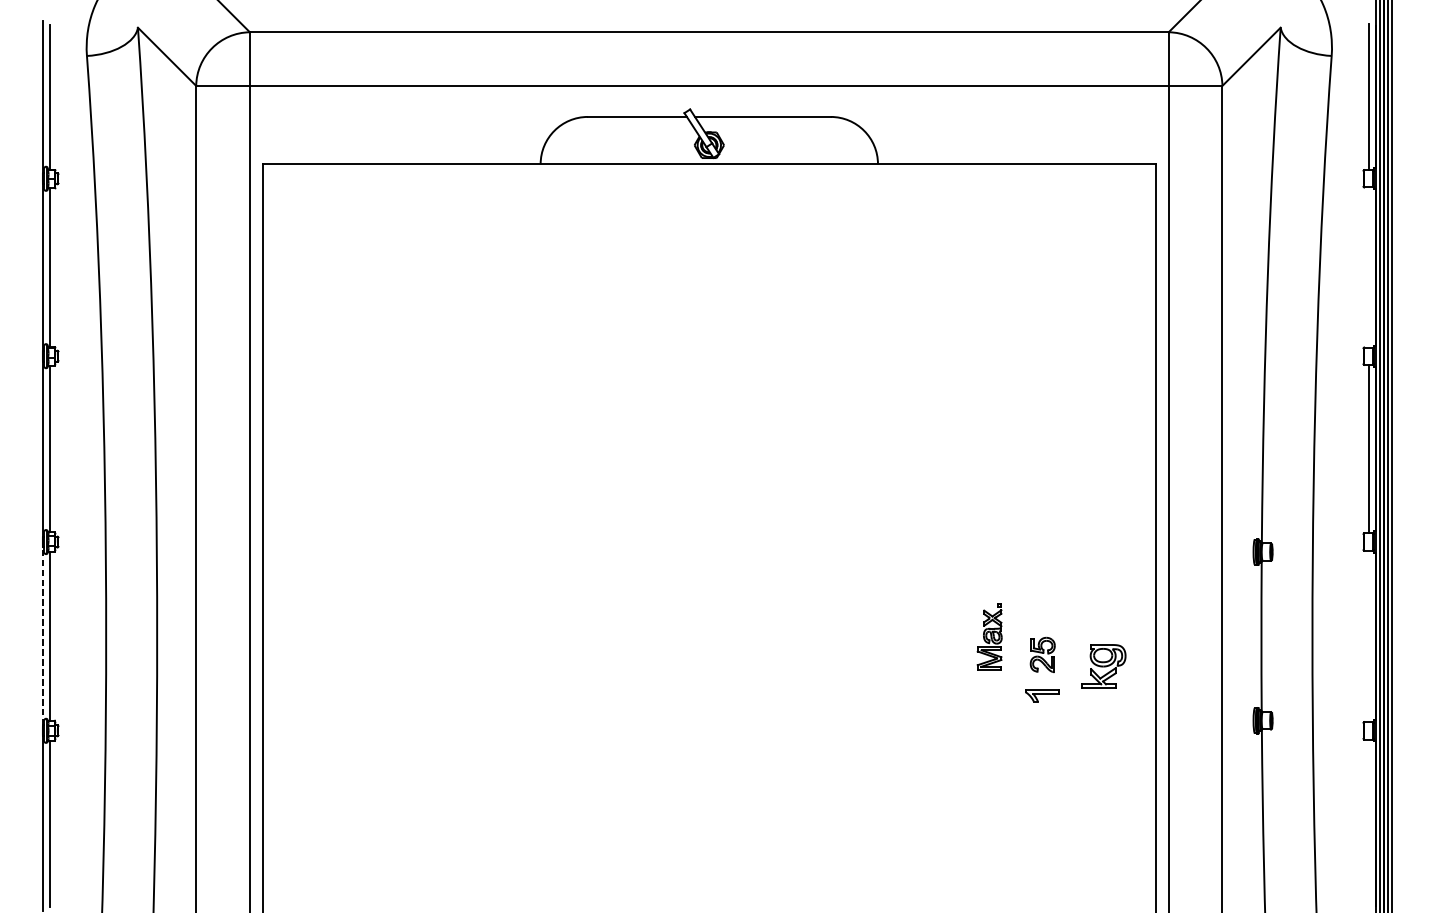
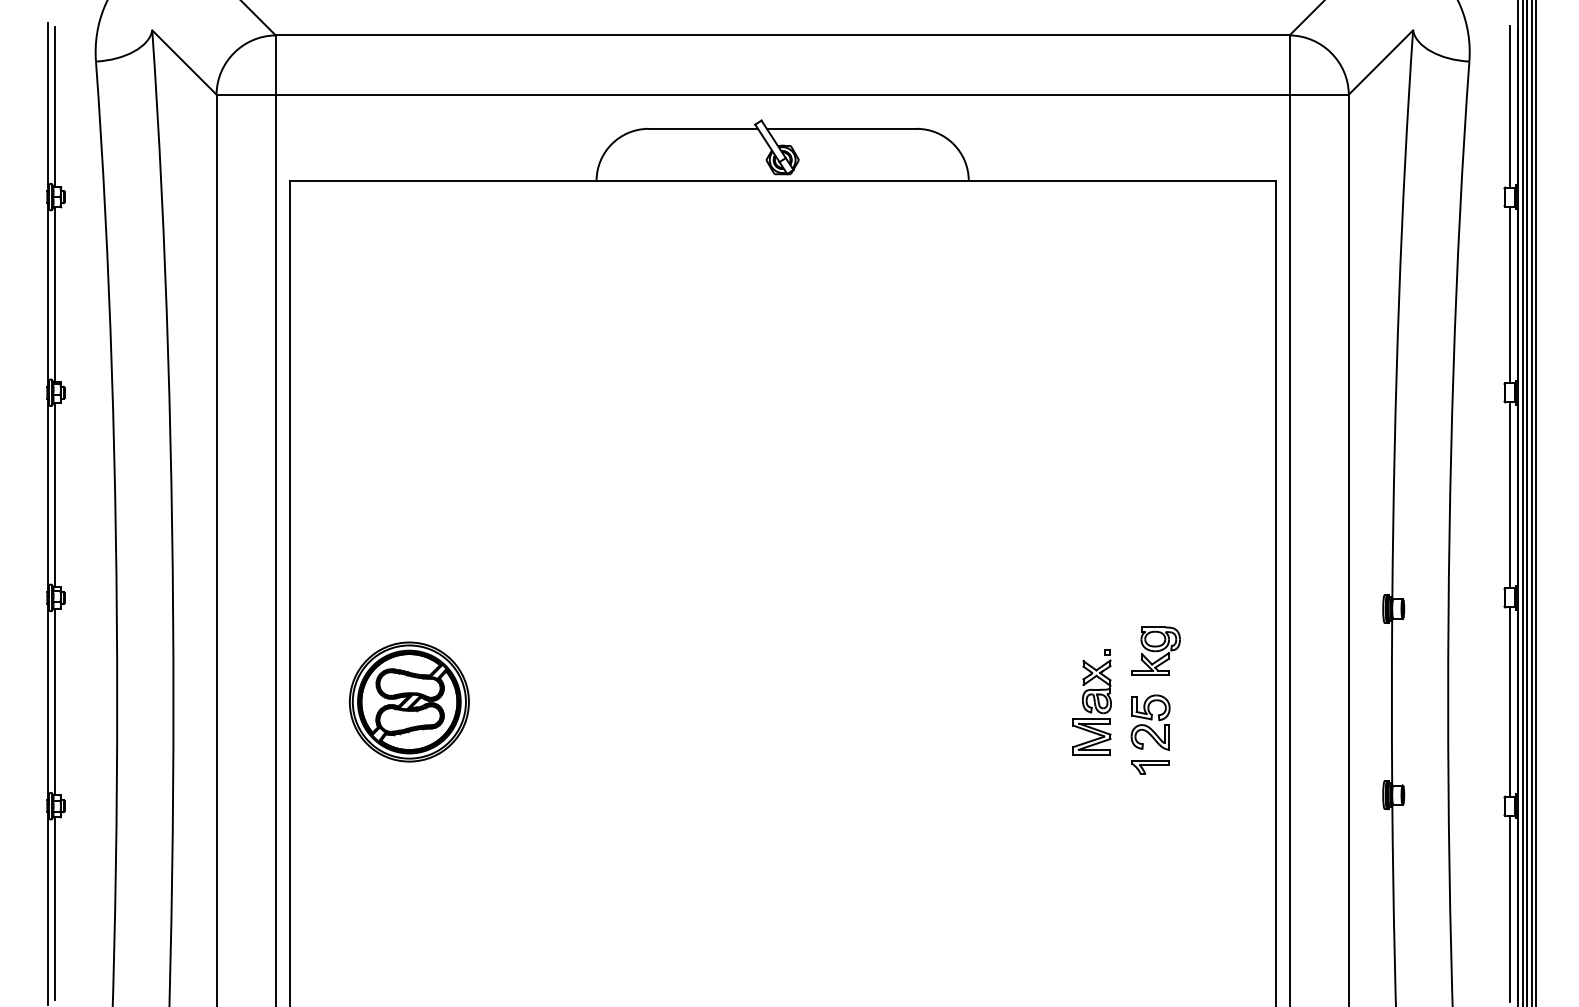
line: (1368, 267) -> (1510, 294), added
line: (43, 635) -> (47, 701), dashed -> solid
part: (371, 635) -> (409, 701), added
line: (1368, 635) -> (1510, 701), added
part: (989, 636) -> (1091, 702), size x1.43
part: (1042, 654) -> (1150, 722), size x1.43
part: (1103, 665) -> (1155, 650), moved
line: (1368, 823) -> (1510, 908), added

